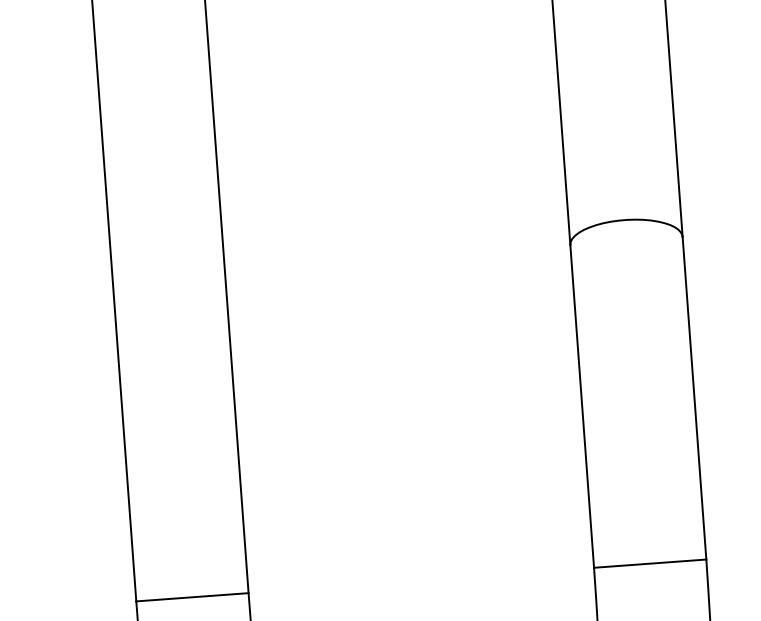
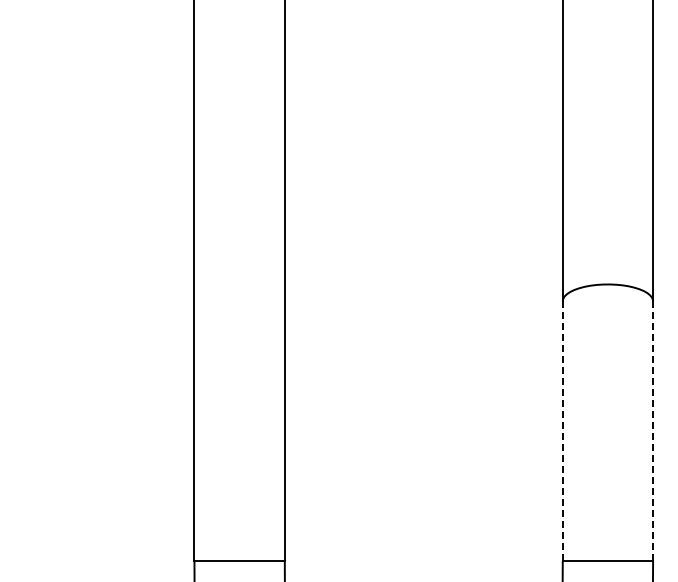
line: (695, 398) -> (653, 431), solid -> dashed
line: (581, 406) -> (562, 431), solid -> dashed

